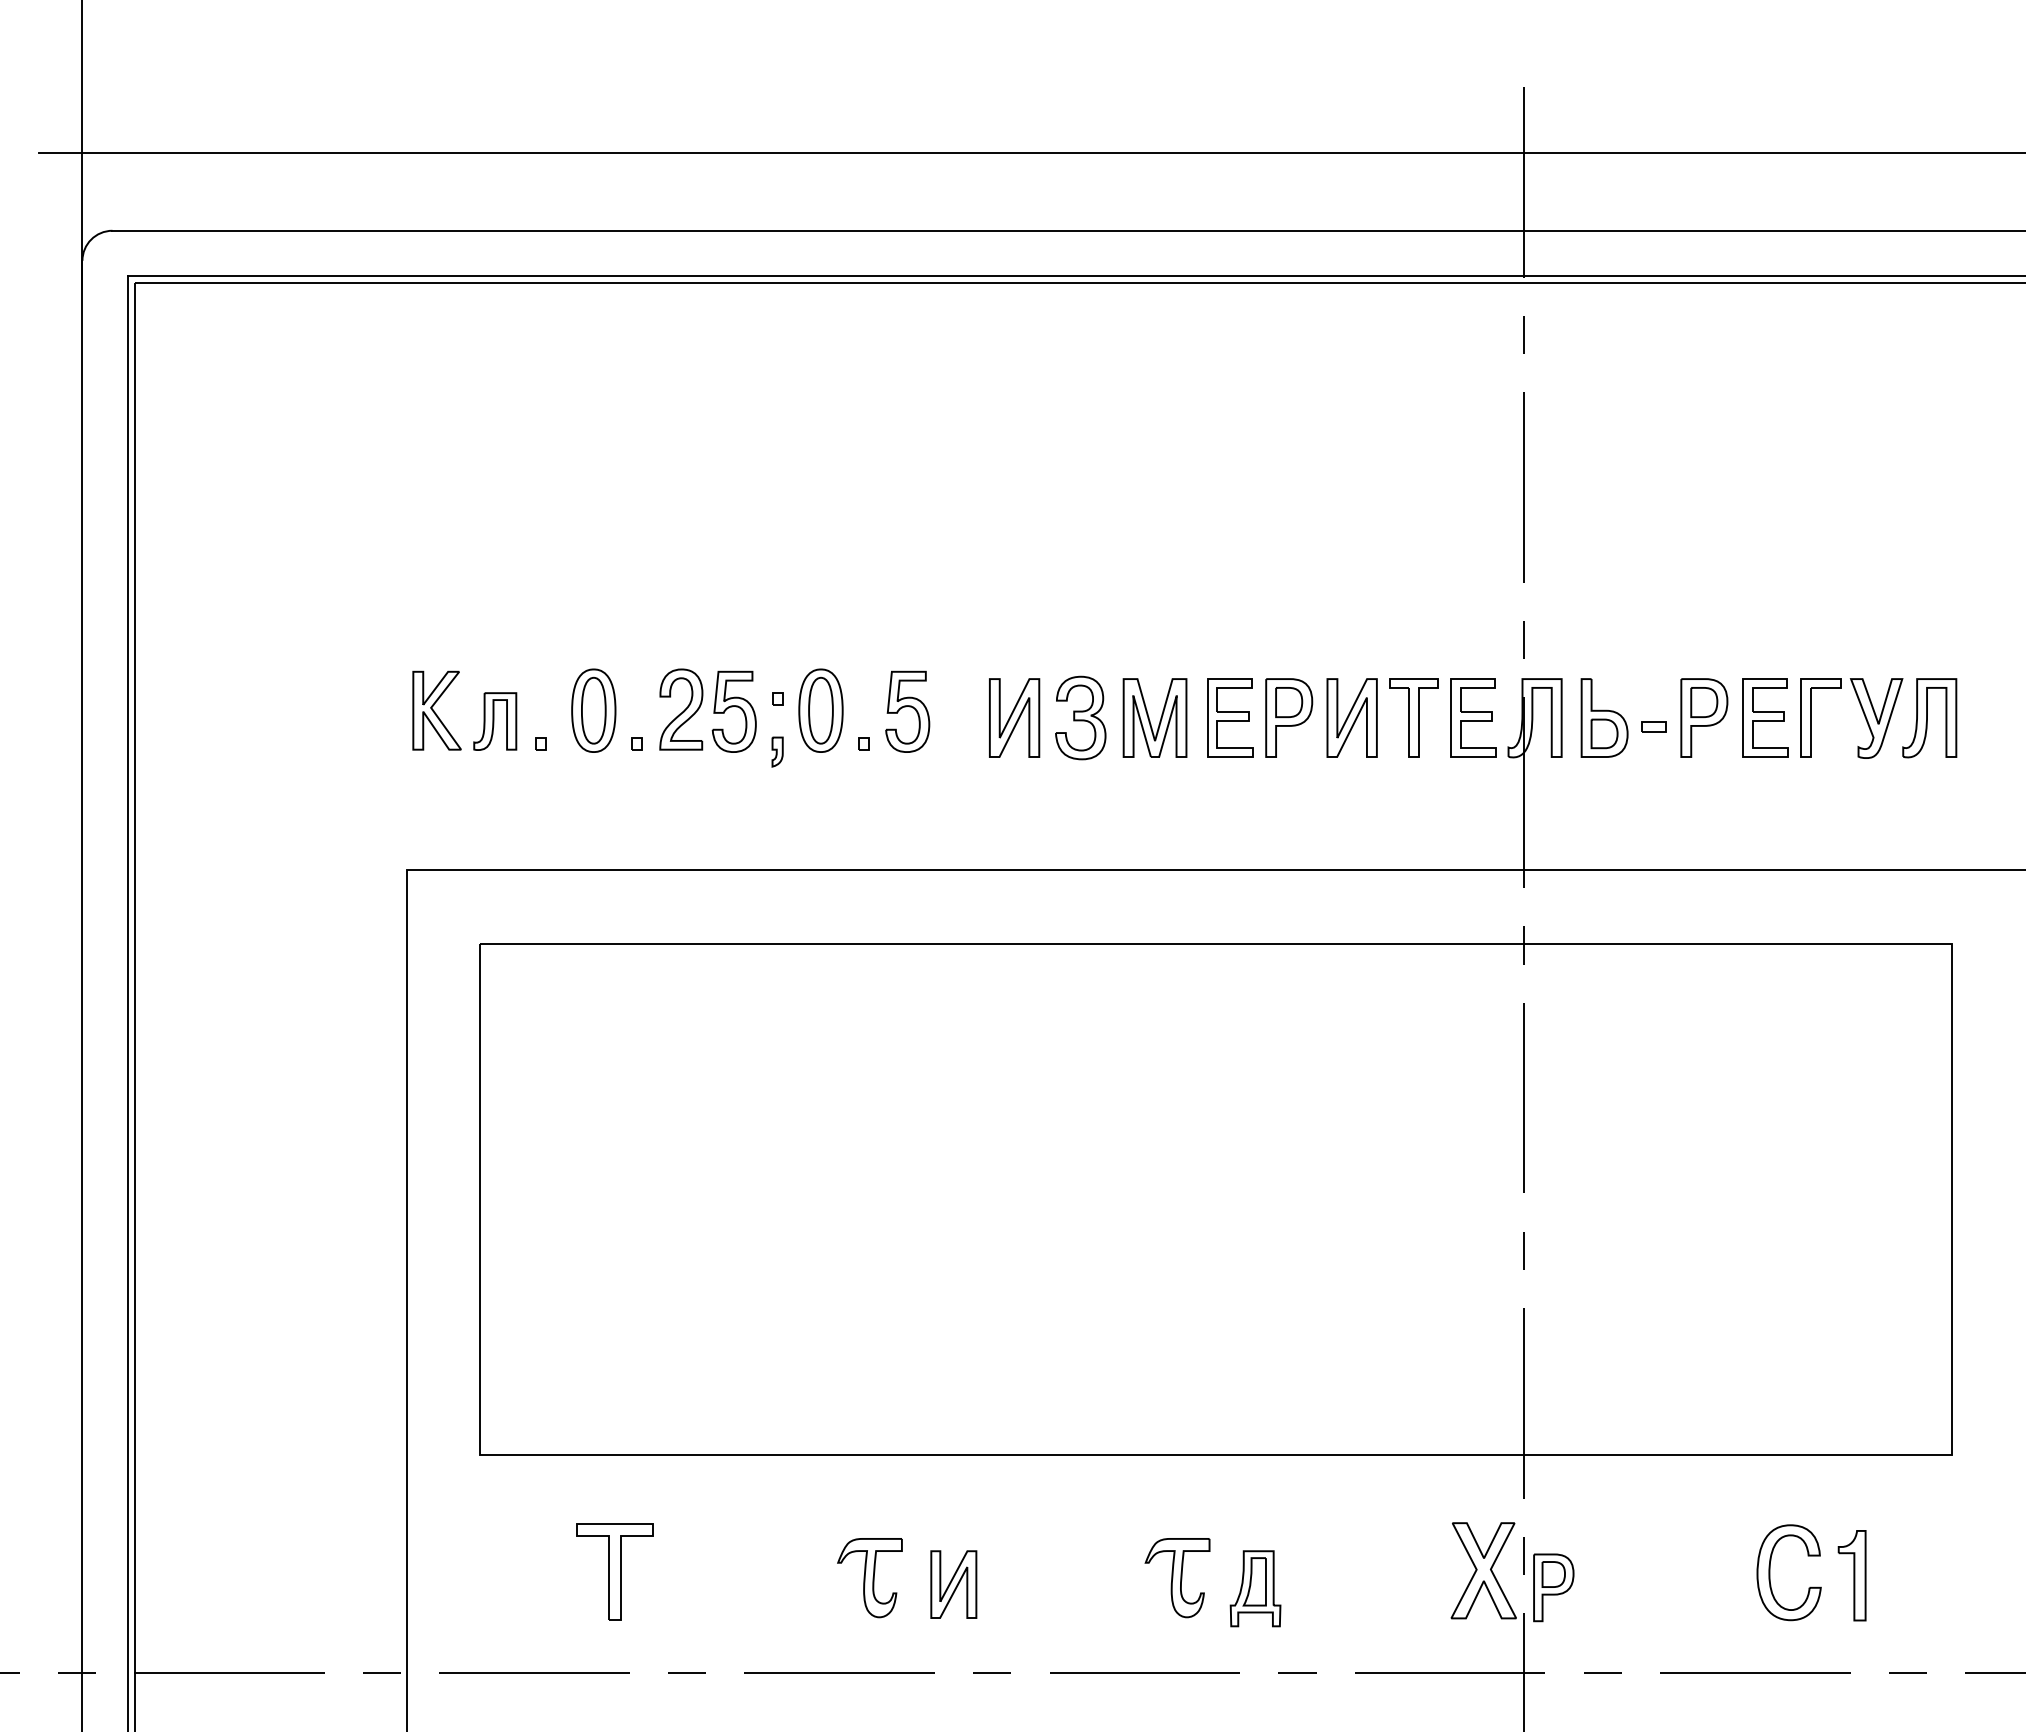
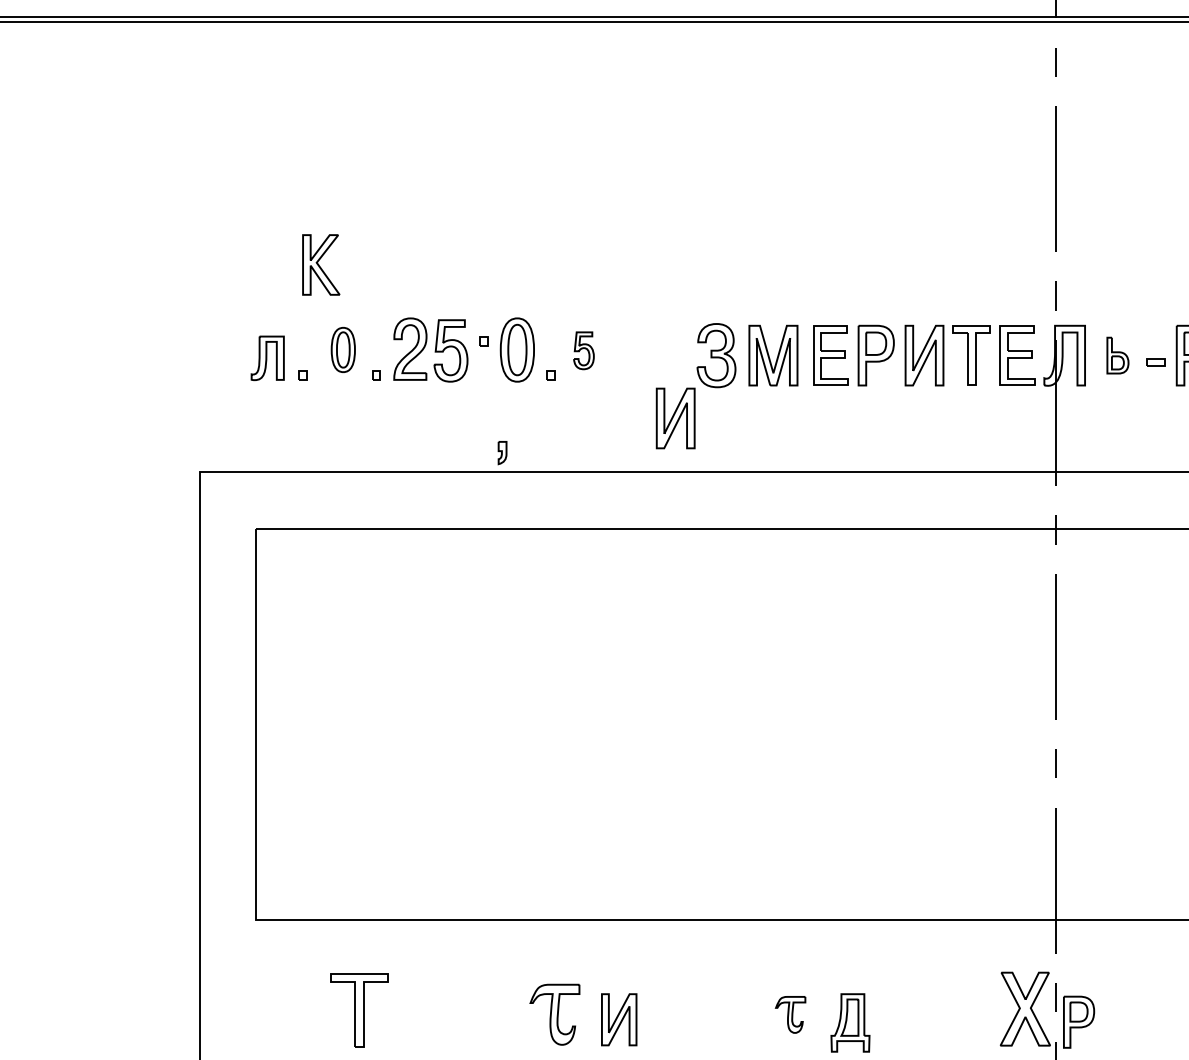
part: (436, 710) -> (320, 264), moved
part: (593, 710) -> (343, 349), size x0.7
part: (907, 711) -> (583, 350), size x0.6
part: (1014, 717) -> (675, 418), moved
part: (1604, 717) -> (1117, 355), size x0.6
part: (777, 751) -> (502, 452), moved
part: (1177, 1578) -> (790, 1015), size x0.6

